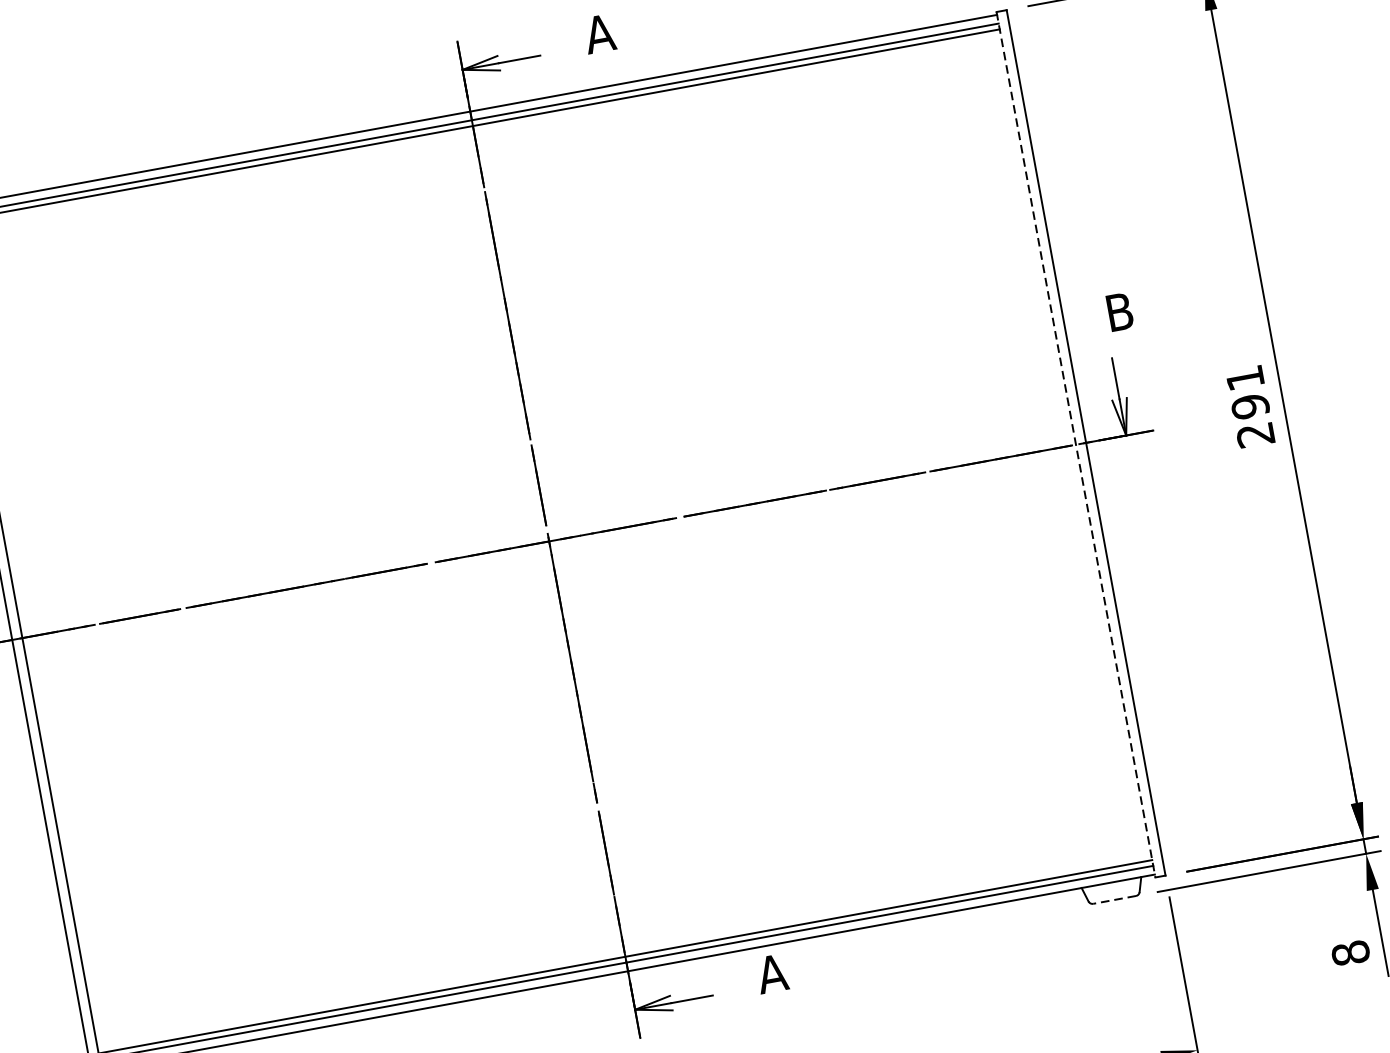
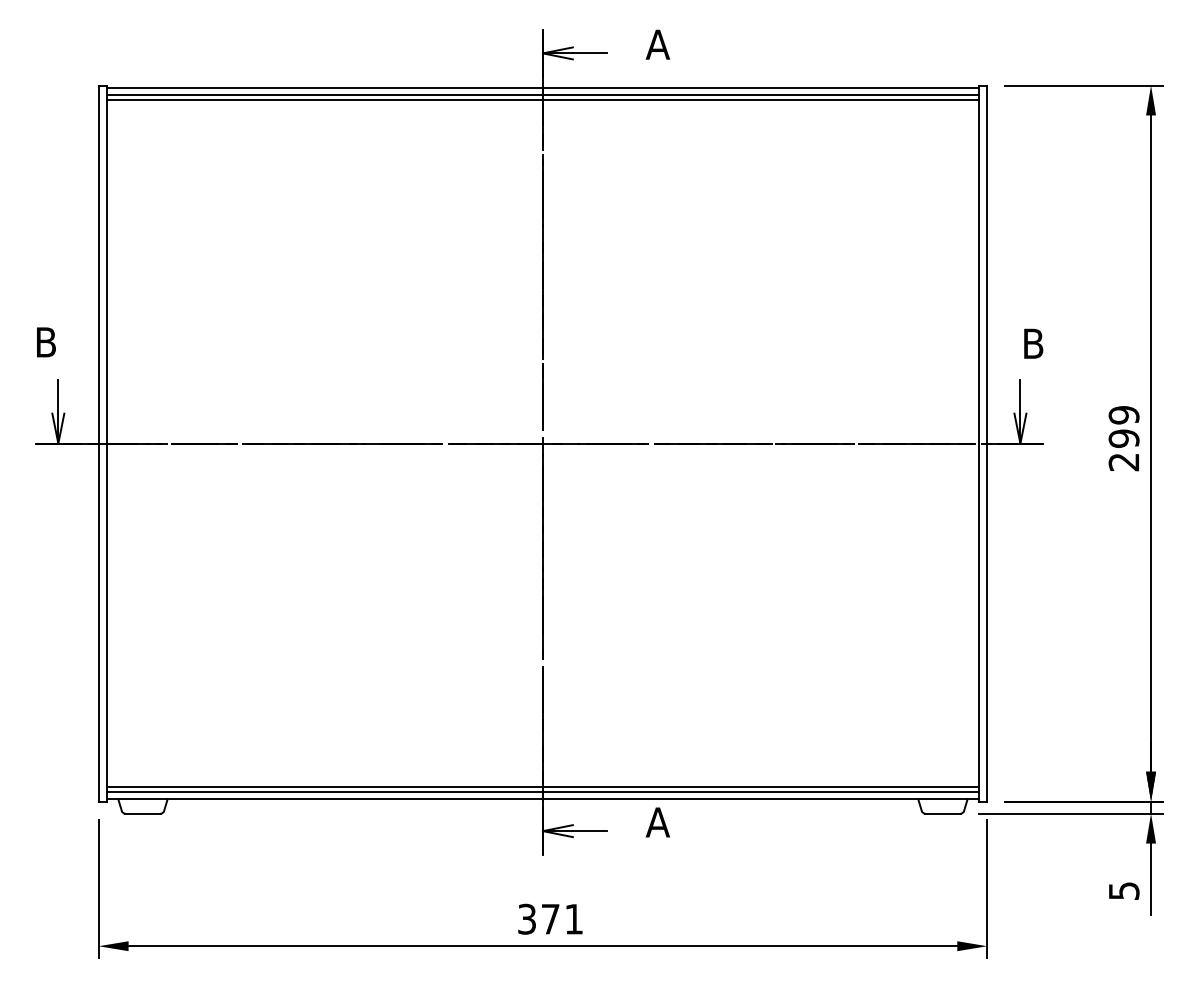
text: (1244, 378) -> (1123, 415), 291 -> 299
line: (1075, 445) -> (978, 444), dashed -> solid
line: (1114, 899) -> (942, 813), dashed -> solid
text: (1349, 952) -> (1123, 890), 8 -> 5

